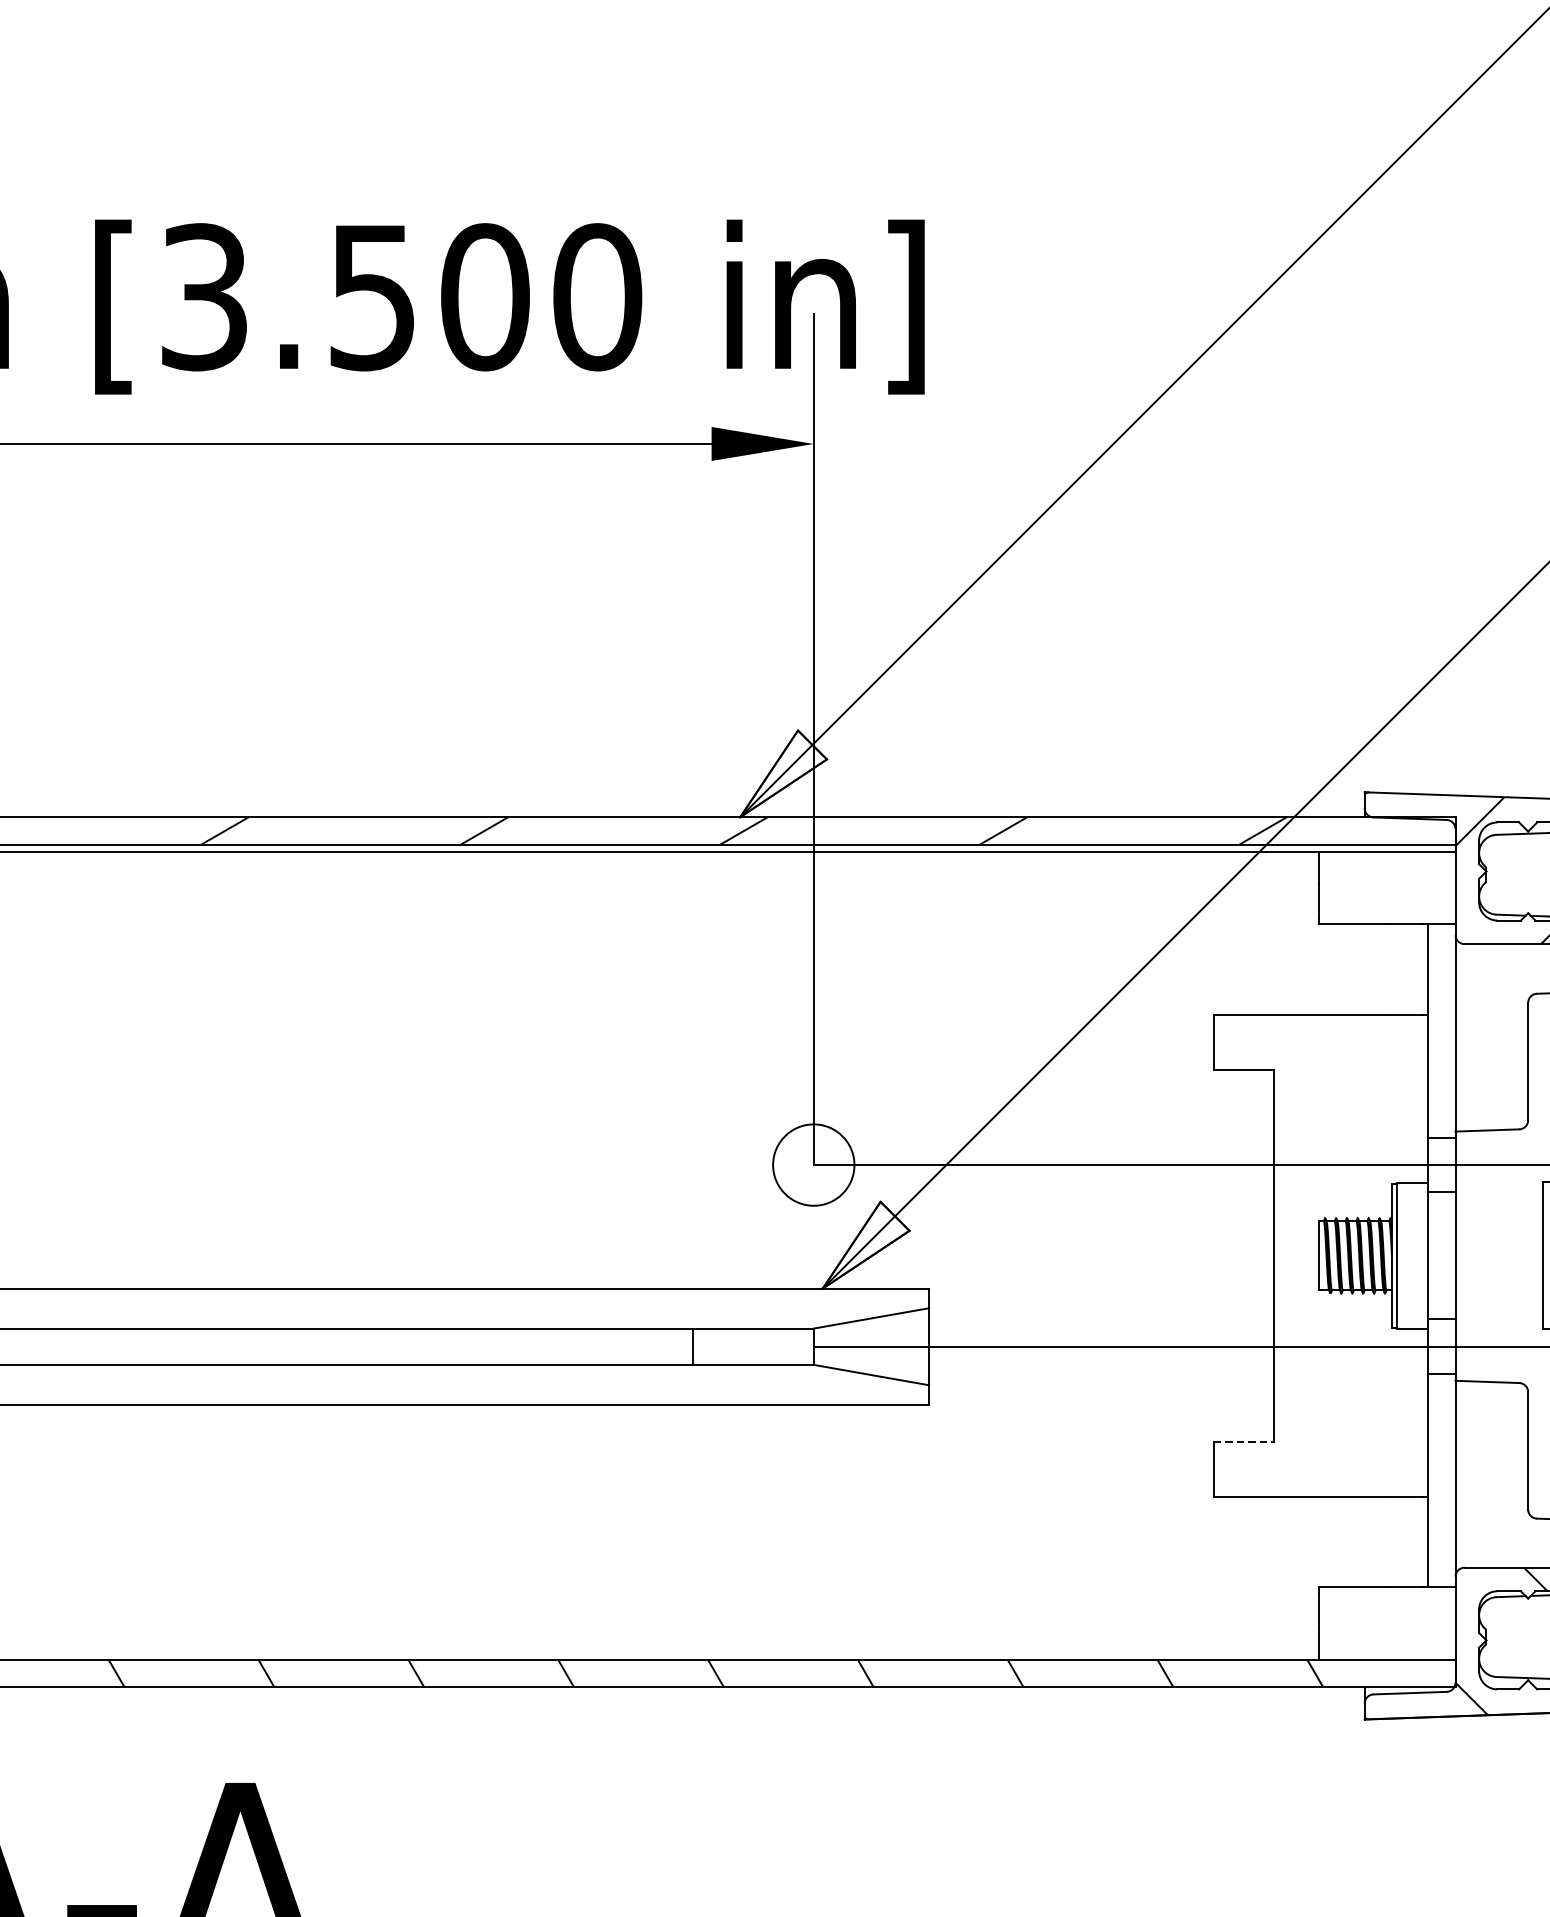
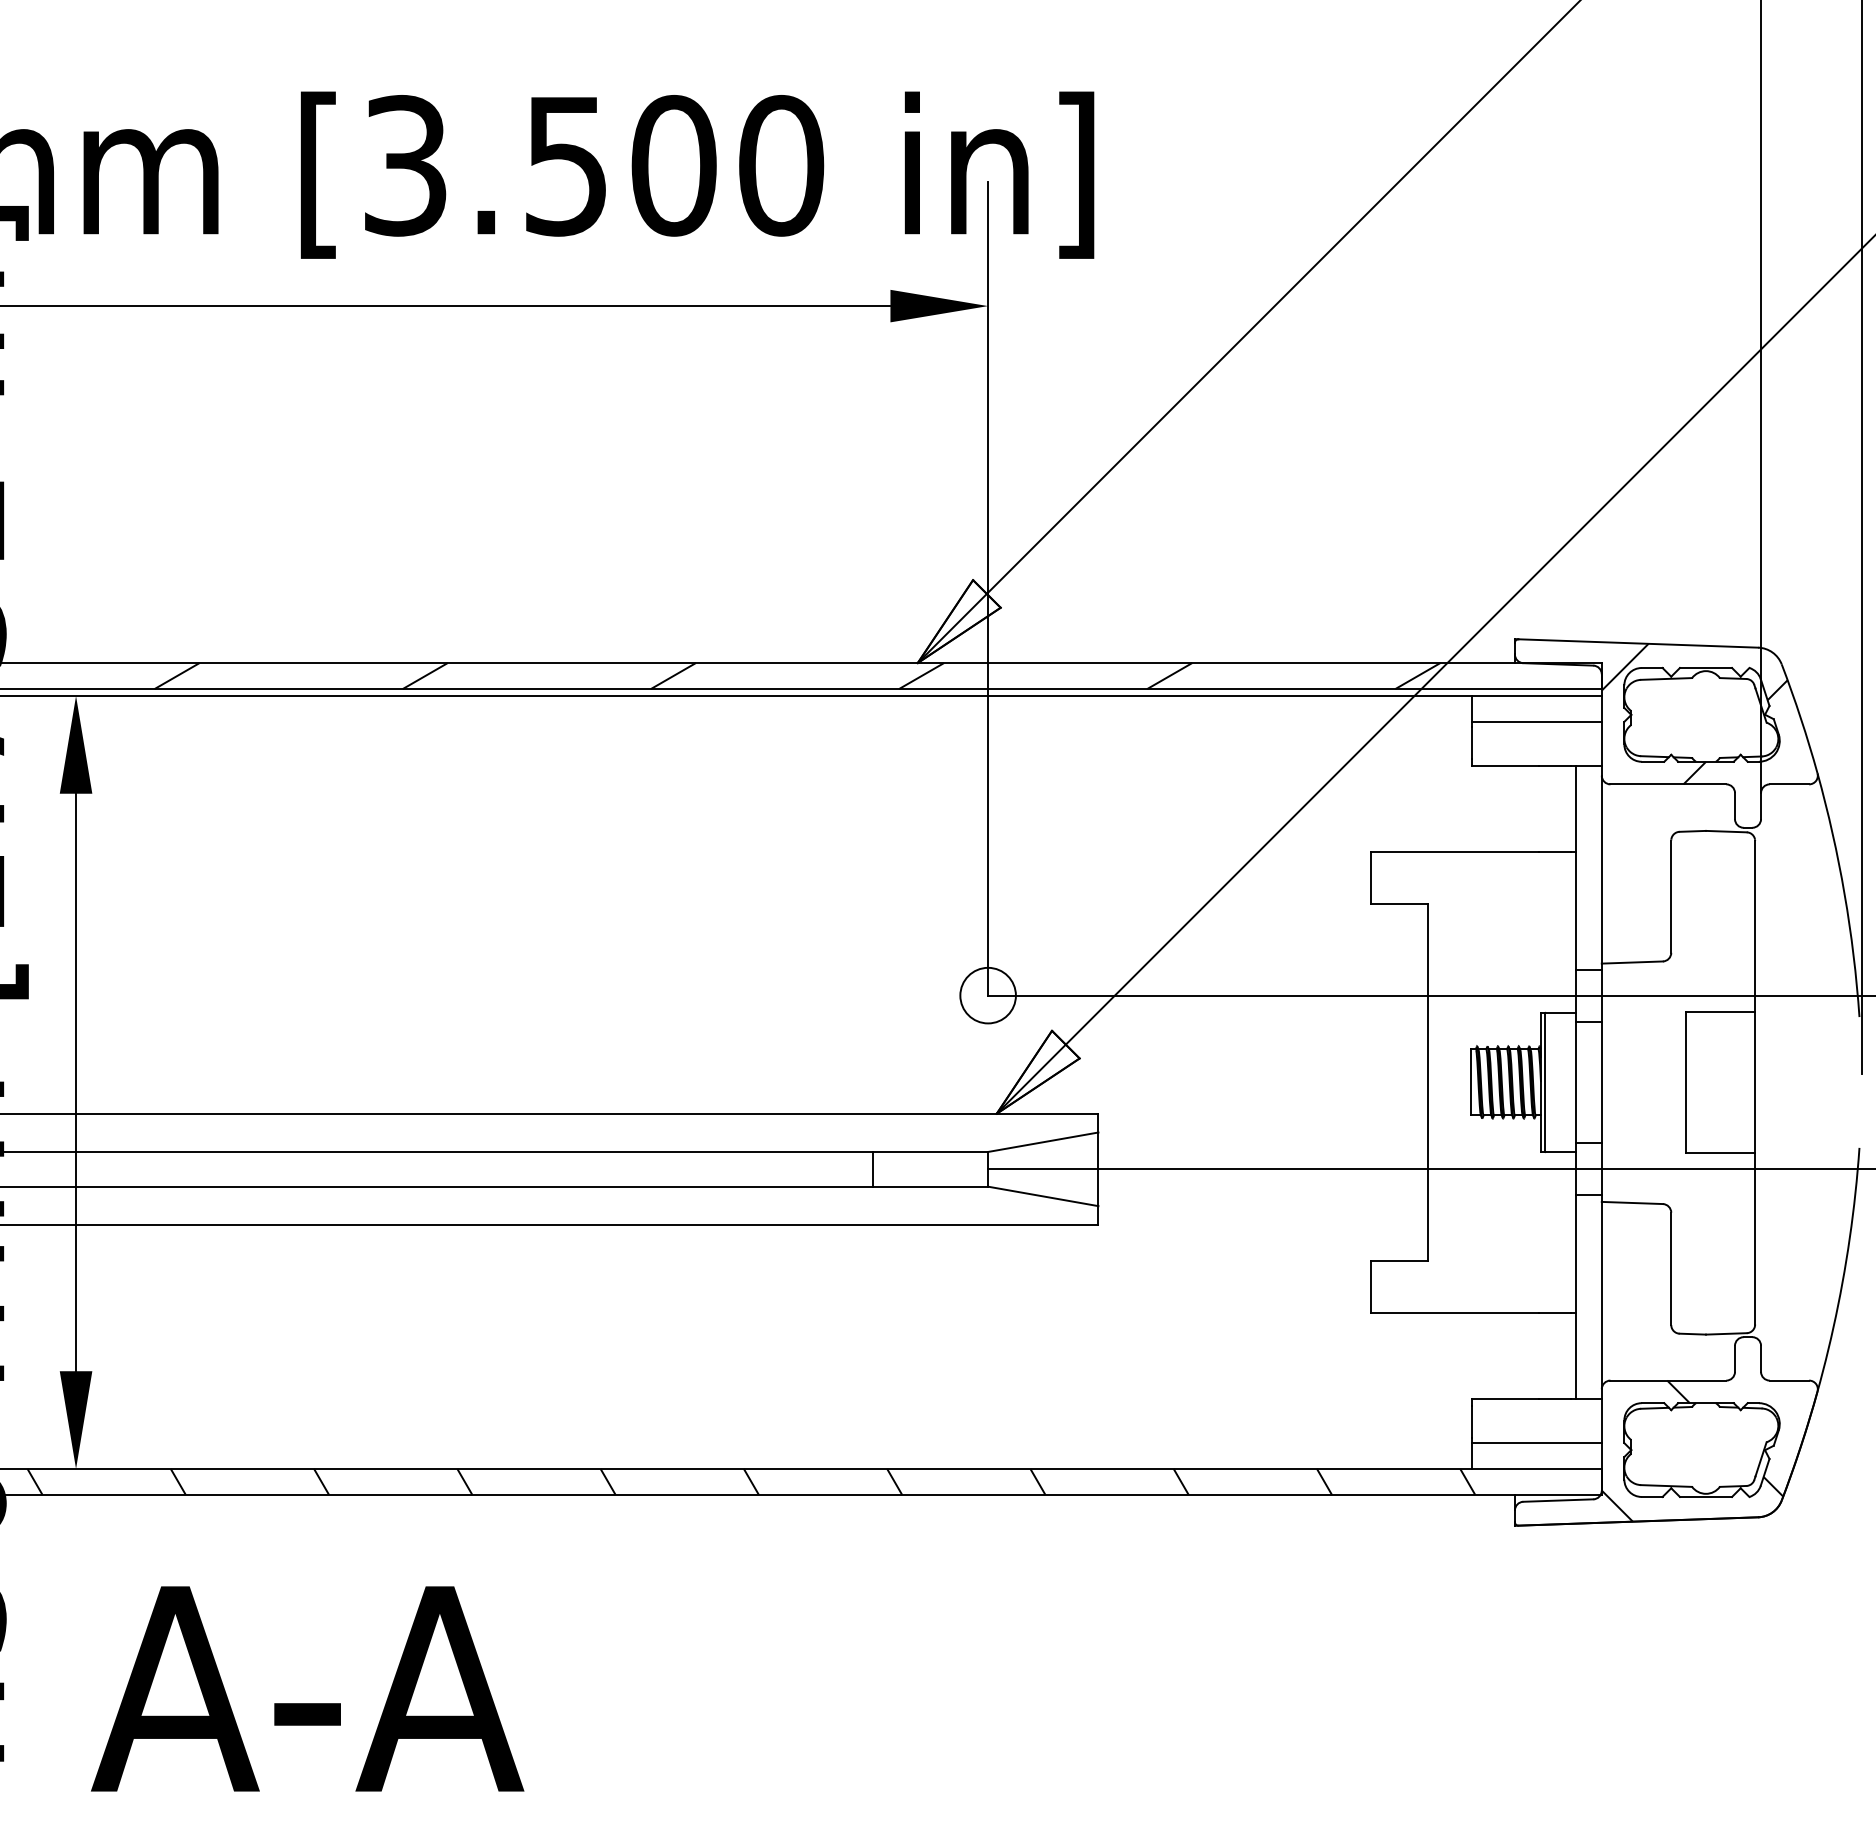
line: (1387, 879) -> (1536, 722), added
circle: (813, 1164) -> (987, 995), size x0.71
line: (1243, 1442) -> (1399, 1260), dashed -> solid
line: (1387, 1632) -> (1536, 1442), added

